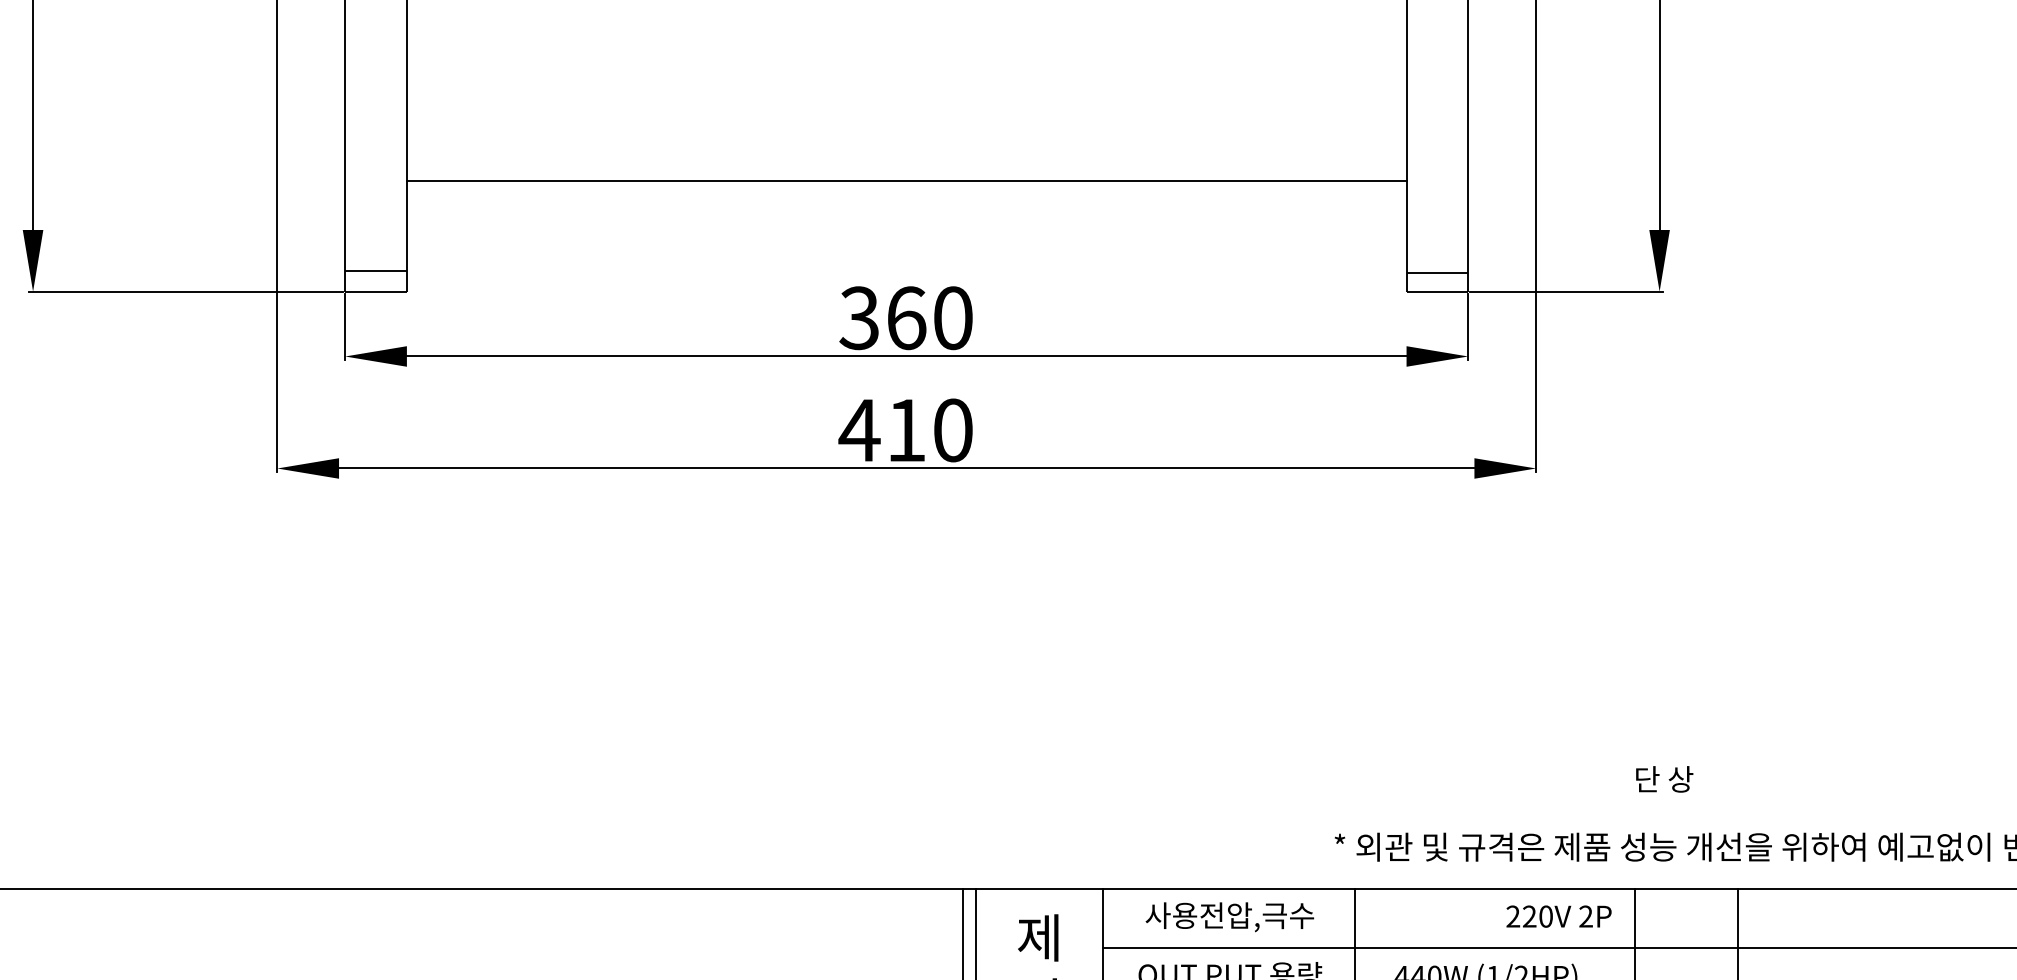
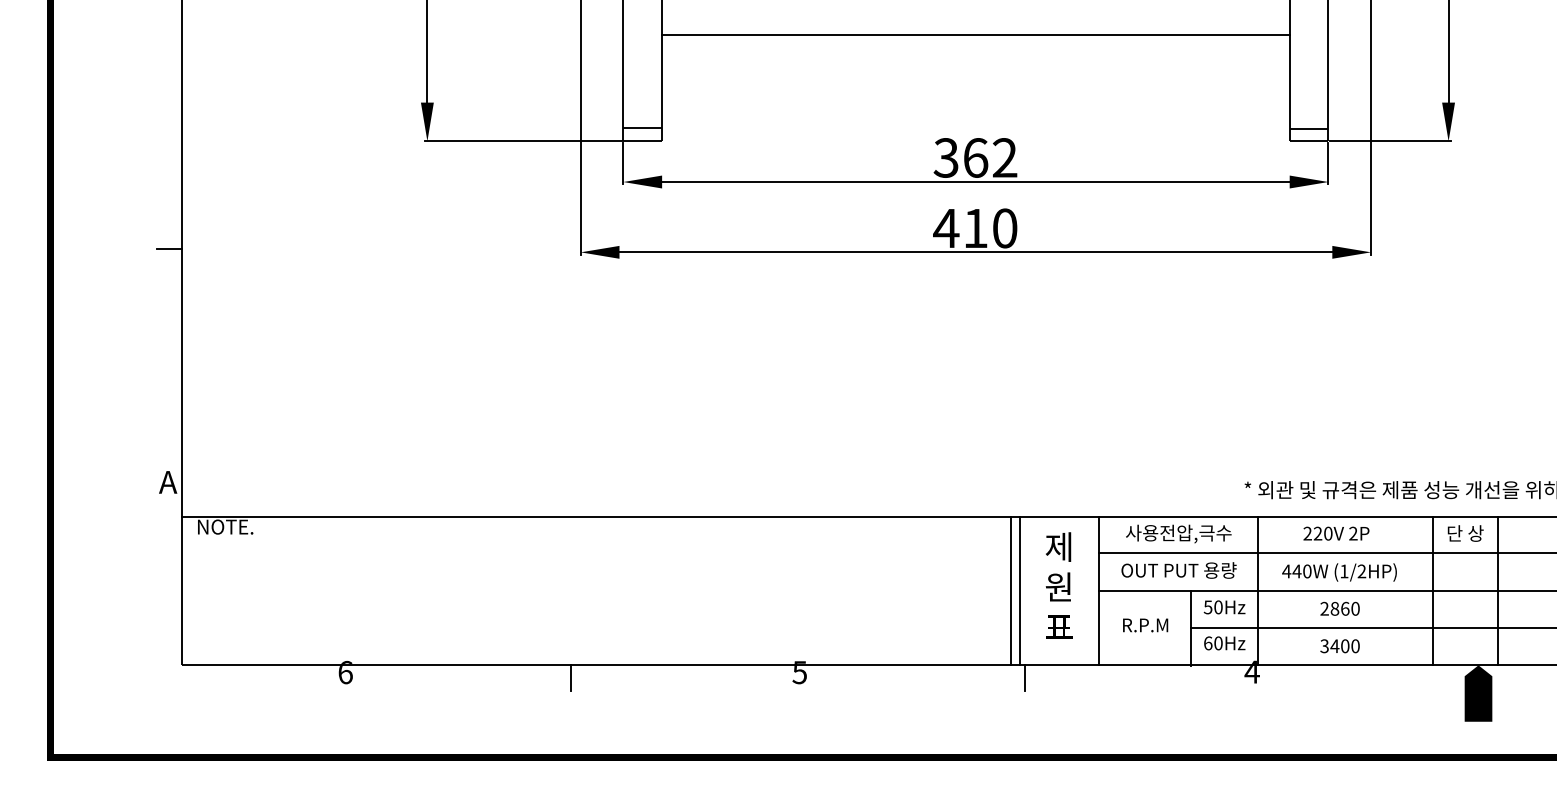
line: (906, 180) -> (975, 34), moved
text: (953, 317) -> (1005, 157), 360 -> 362
text: (1664, 779) -> (1465, 533), moved
text: (1559, 916) -> (1336, 533), moved

